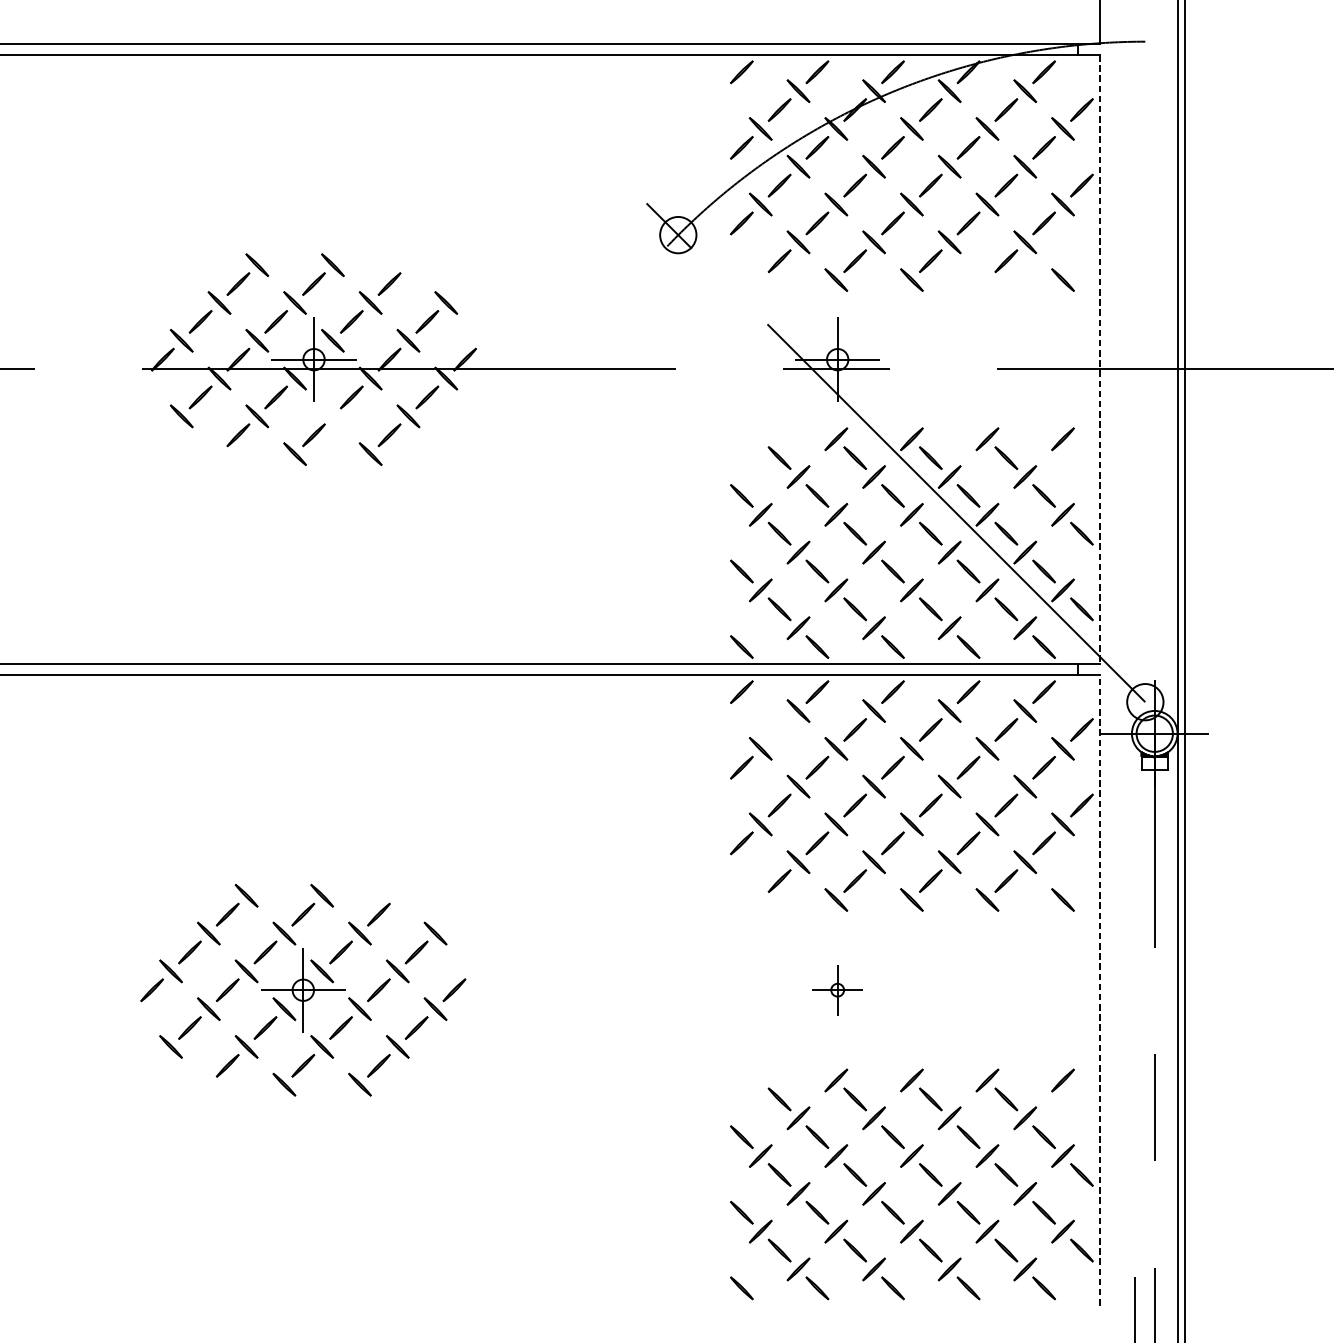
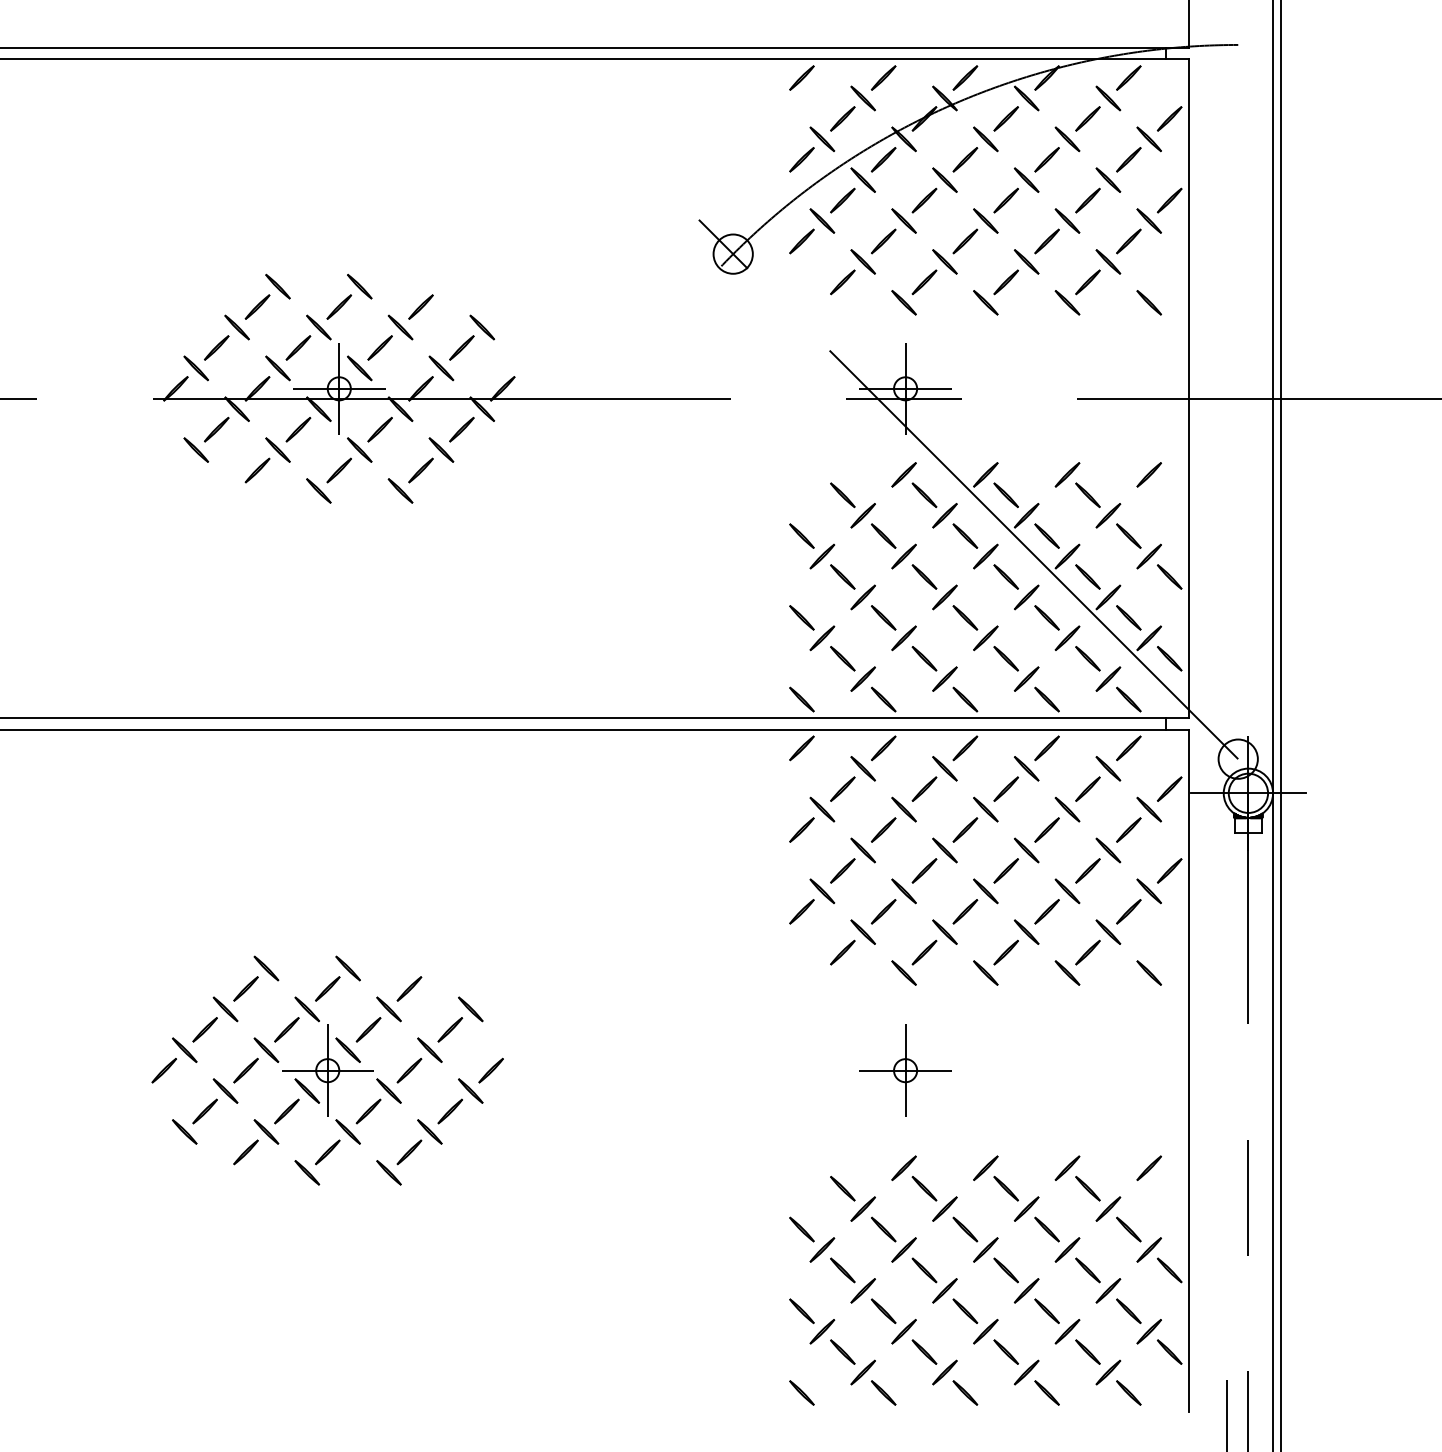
line: (987, 279) -> (1067, 302), added
line: (1099, 360) -> (1188, 389), dashed -> solid
line: (332, 415) -> (359, 449), added
line: (779, 729) -> (842, 788), added
part: (837, 990) -> (905, 1070), size x1.67
line: (1099, 990) -> (1188, 1070), dashed -> solid

